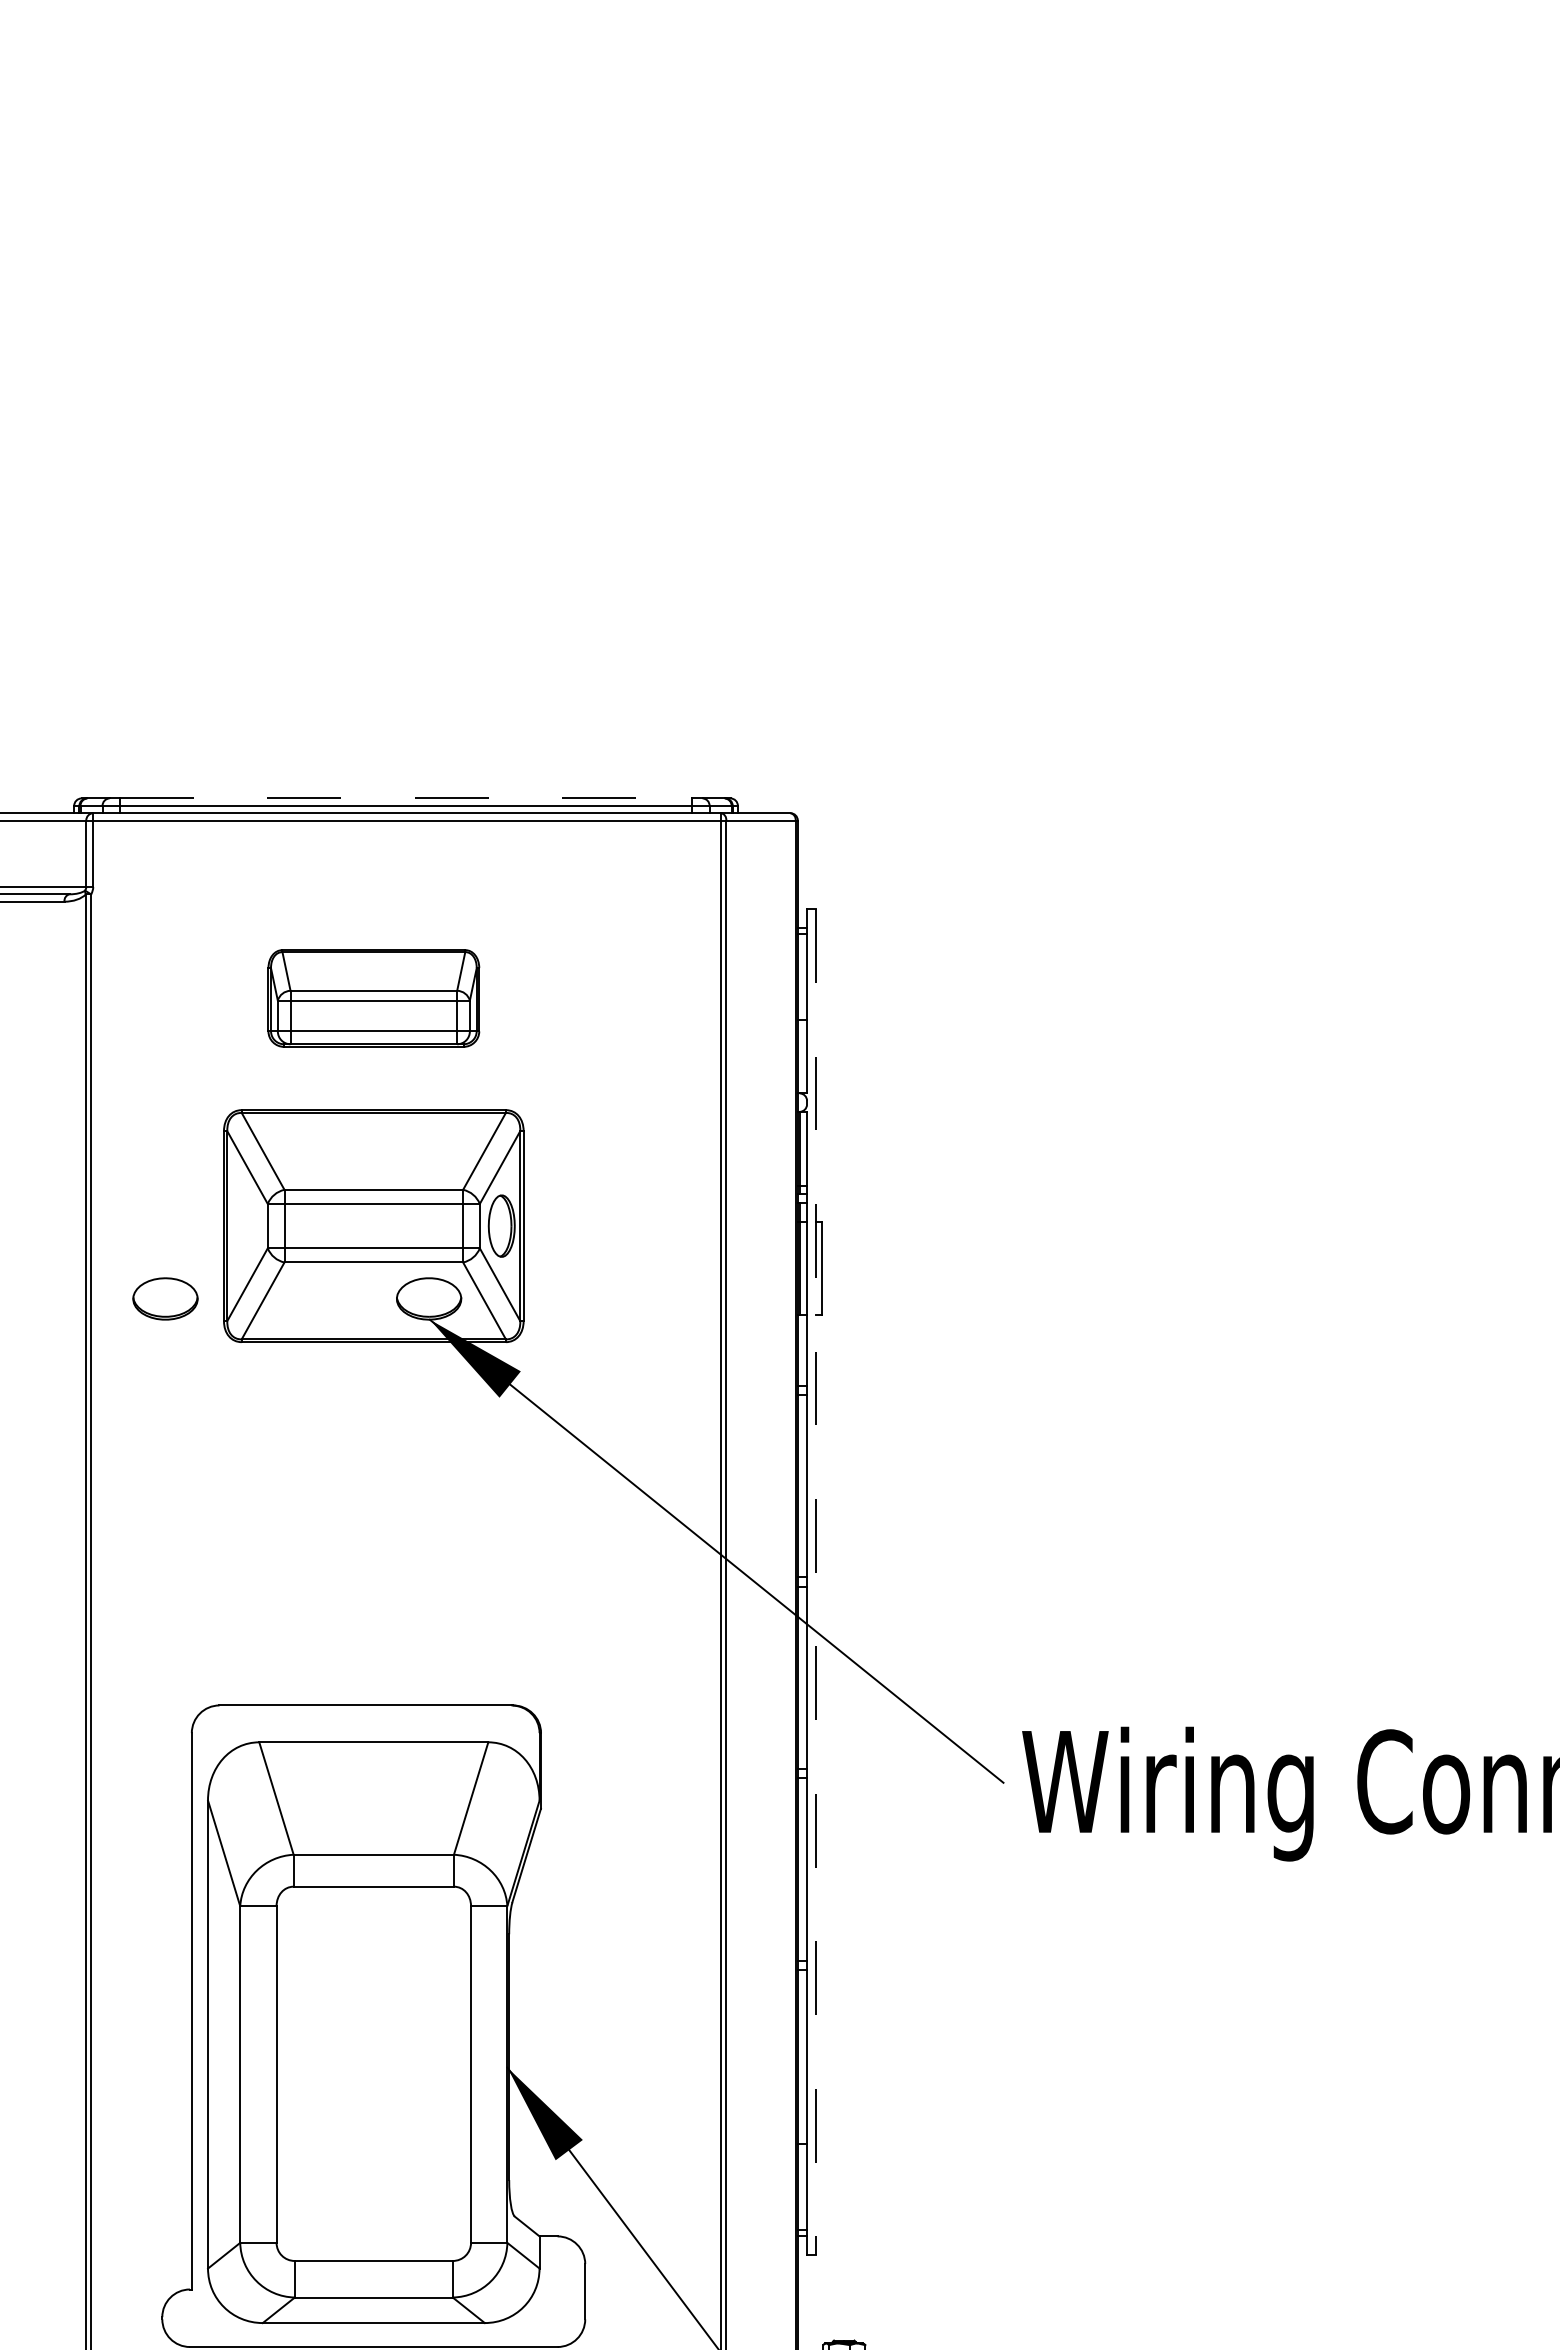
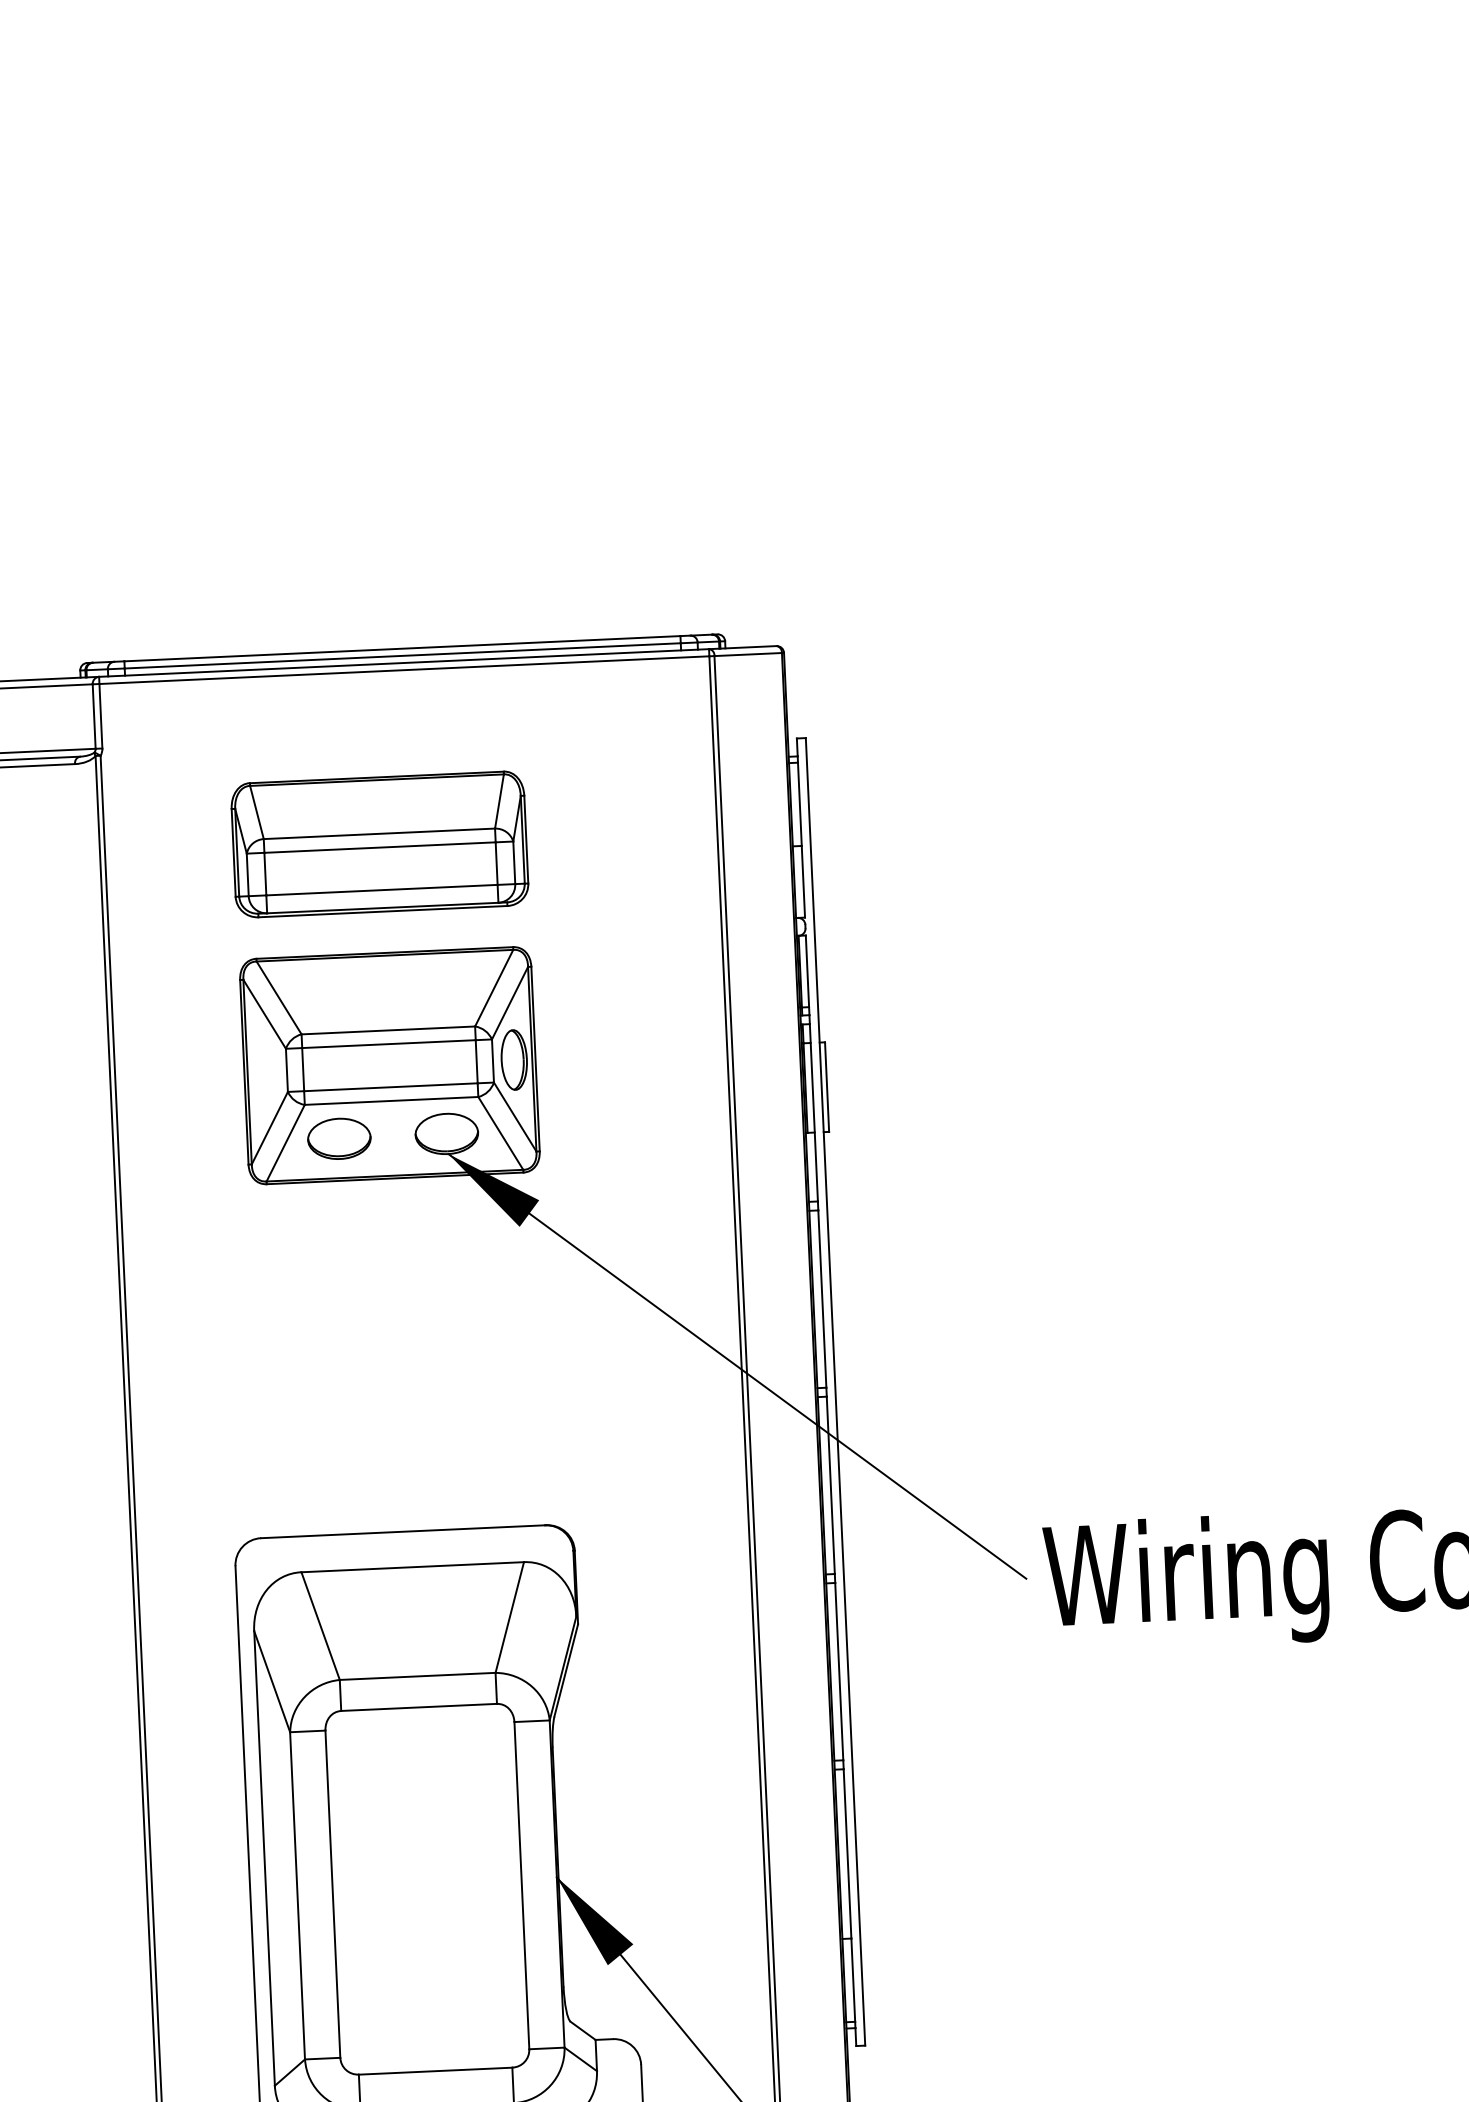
line: (406, 798) -> (402, 648), dashed -> solid
part: (373, 998) -> (379, 844), size x1.43
part: (165, 1298) -> (339, 1138), moved
line: (816, 1581) -> (835, 1391), dashed -> solid

